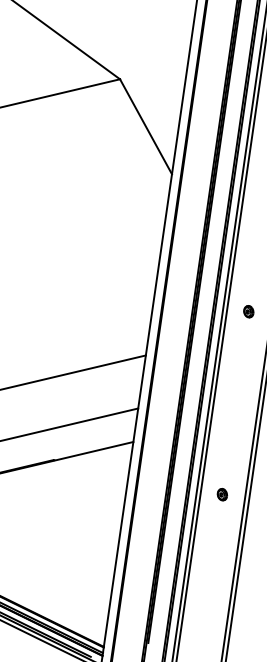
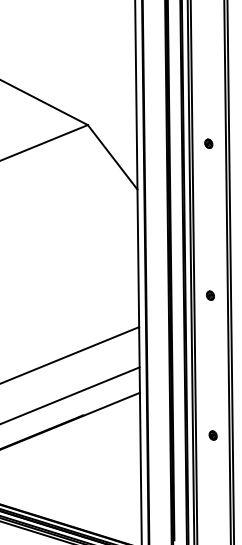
part: (248, 311) -> (210, 295), moved
part: (221, 494) -> (212, 435), moved

